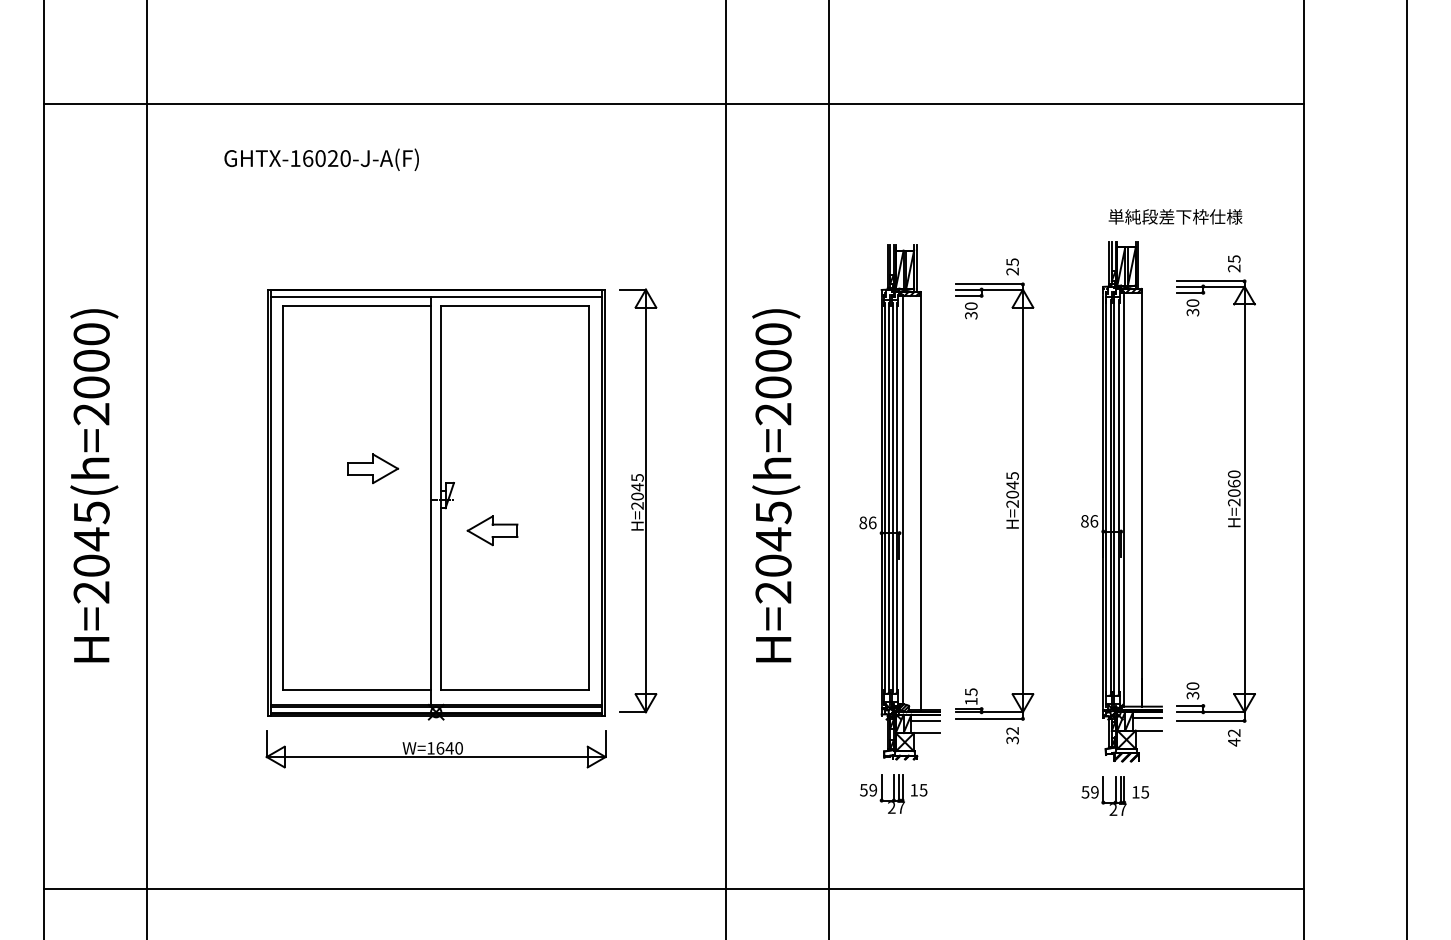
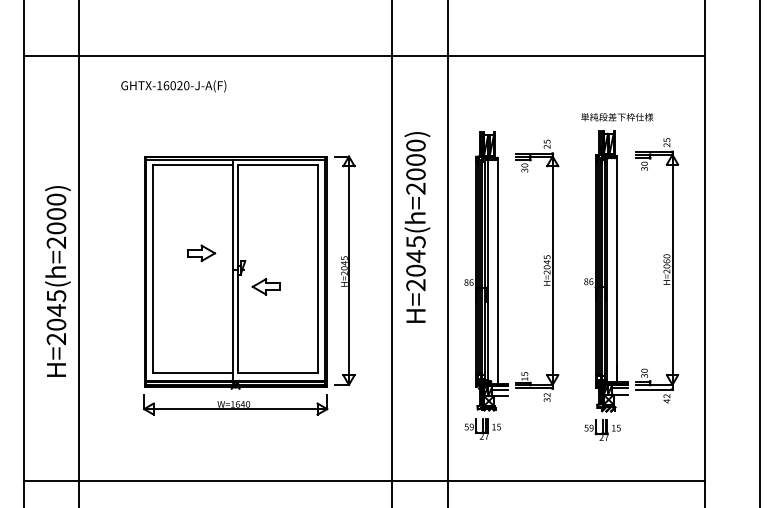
text: (1176, 217) -> (617, 117), moved
text: (93, 485) -> (57, 281), moved
text: (776, 485) -> (417, 227), moved

